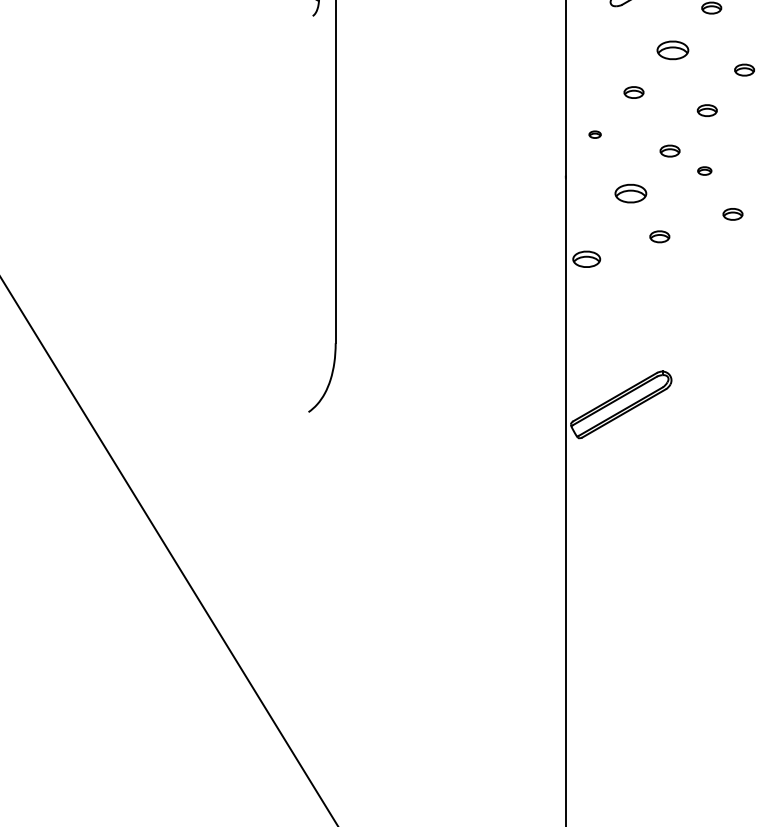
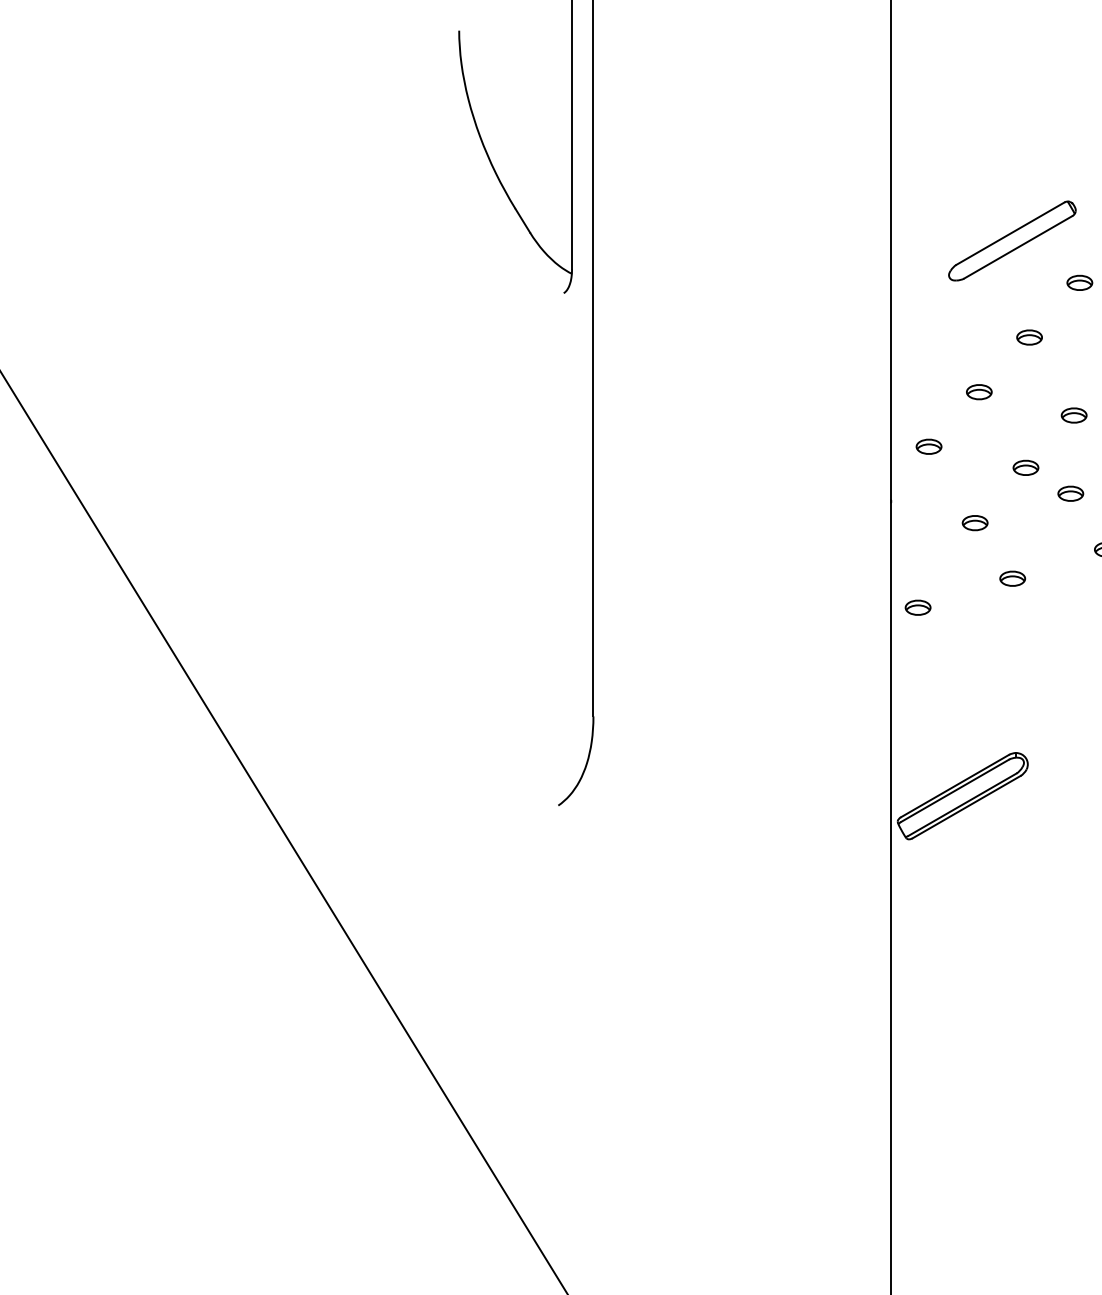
part: (672, 50) -> (1029, 337), size x0.62
part: (594, 134) -> (928, 446), size x1.67
part: (704, 170) -> (1070, 493), size x1.43
part: (630, 194) -> (974, 523), size x0.62
part: (586, 259) -> (917, 607), size x0.71

